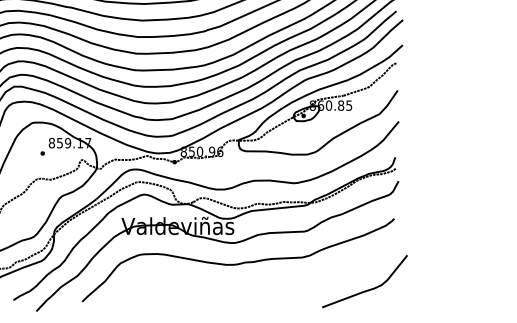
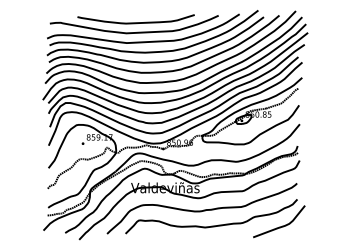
curve: (253, 287) -> (211, 225), added

